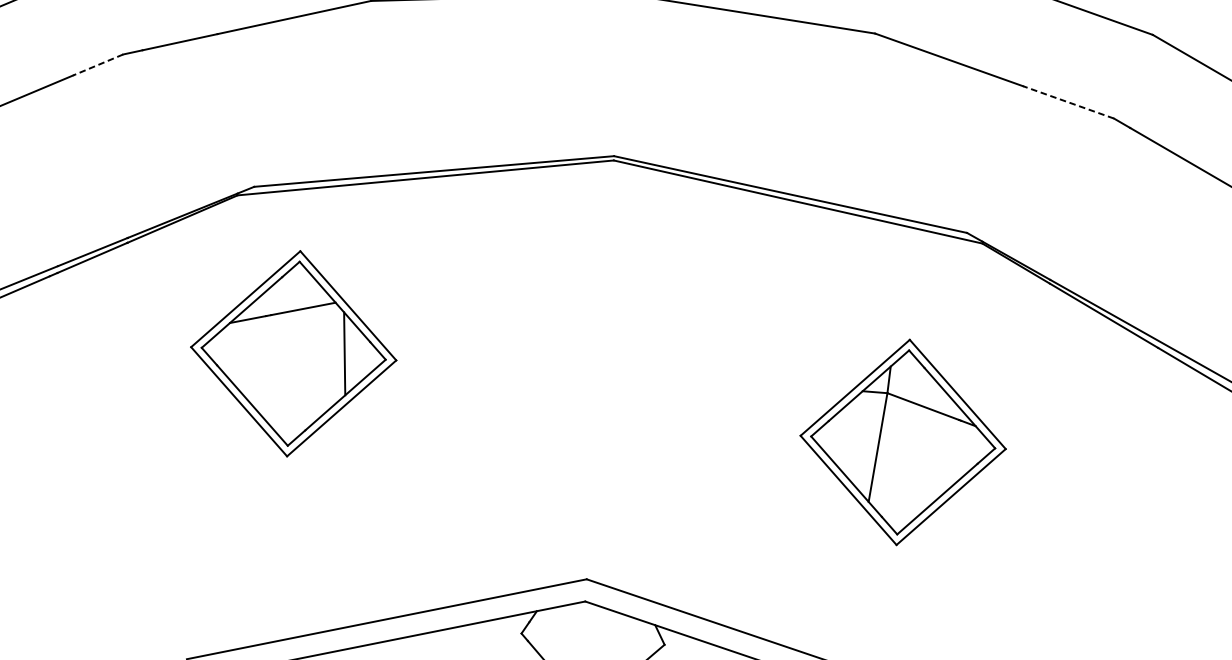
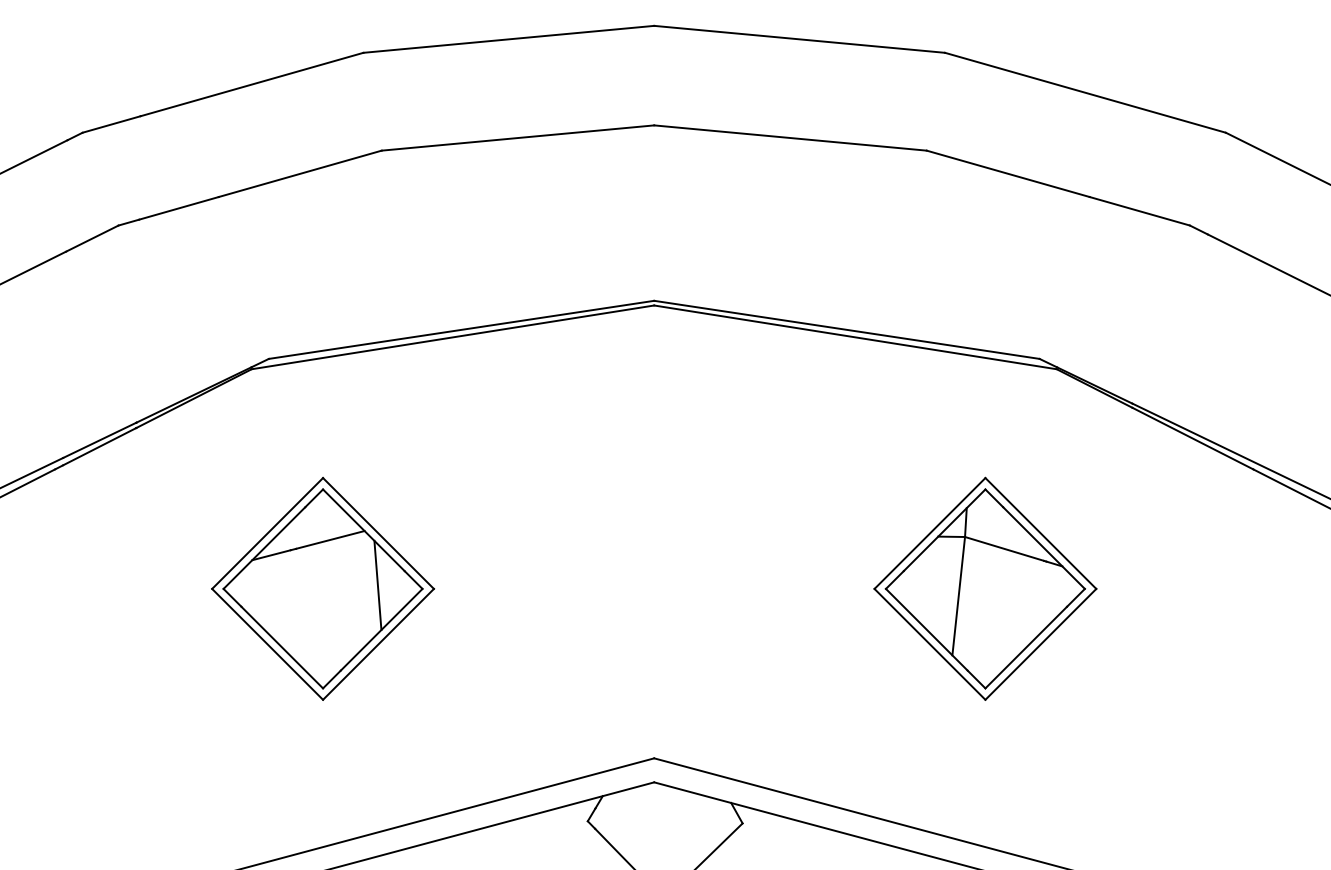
line: (97, 64) -> (91, 238), dashed -> solid
line: (1068, 102) -> (1139, 211), dashed -> solid
part: (294, 353) -> (323, 588), moved

